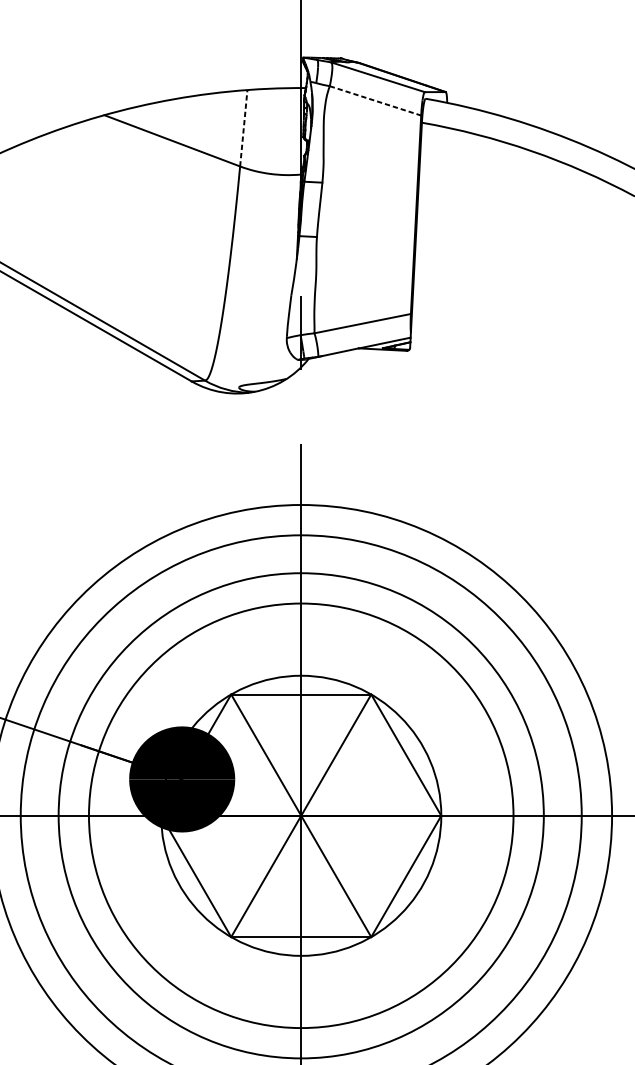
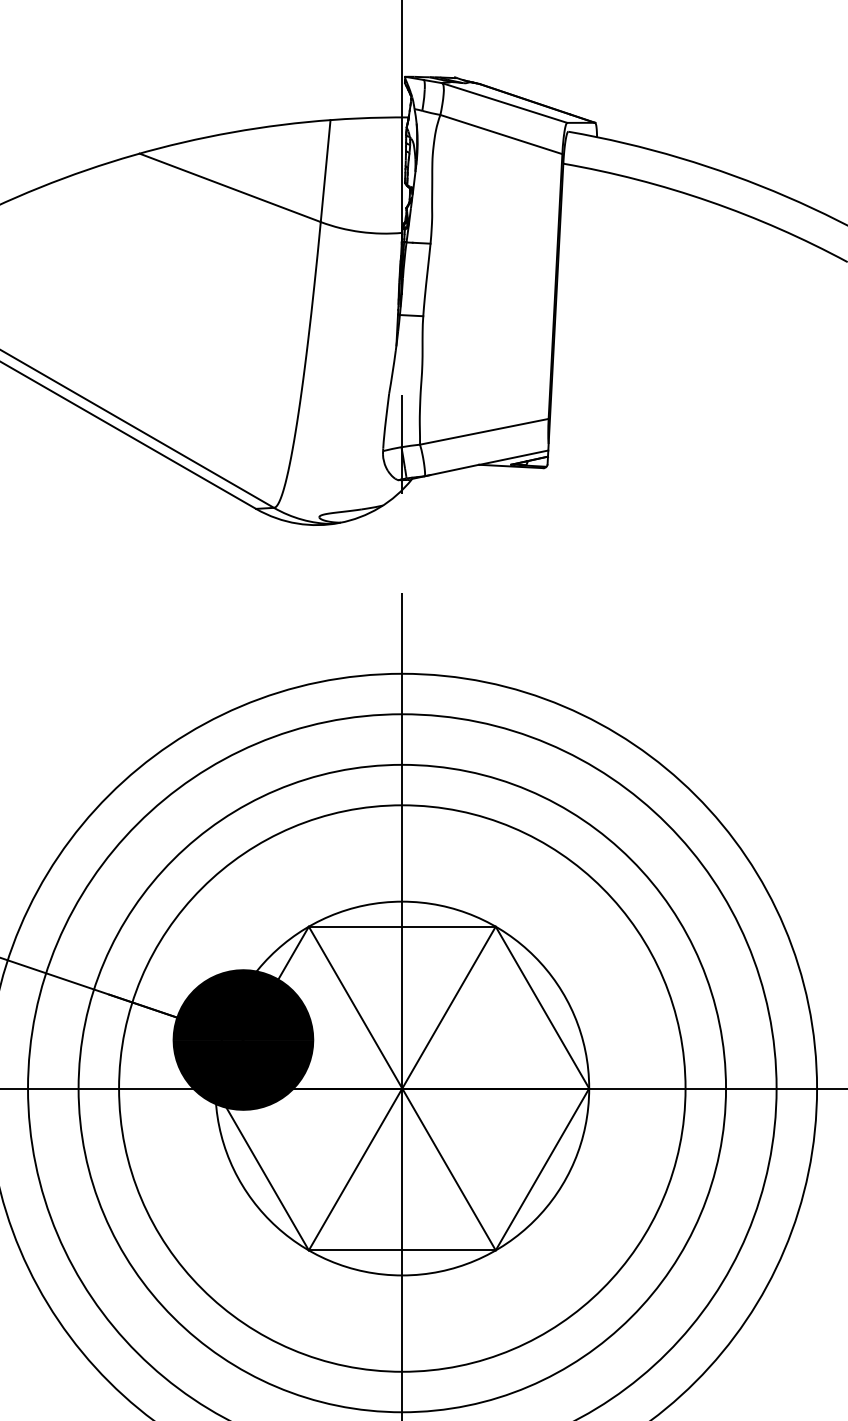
line: (375, 100) -> (501, 134), dashed -> solid
line: (243, 127) -> (325, 170), dashed -> solid

